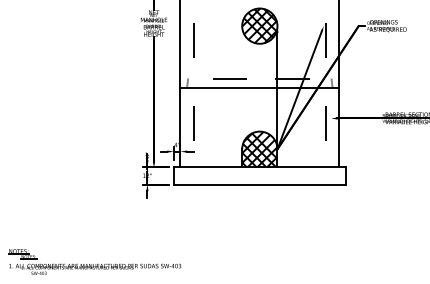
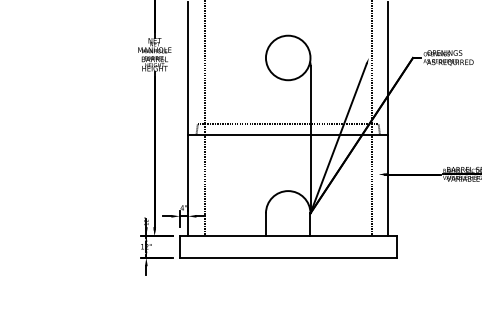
hatch: (259, 25) -> (287, 57), removed
hatch: (259, 149) -> (287, 213), removed

